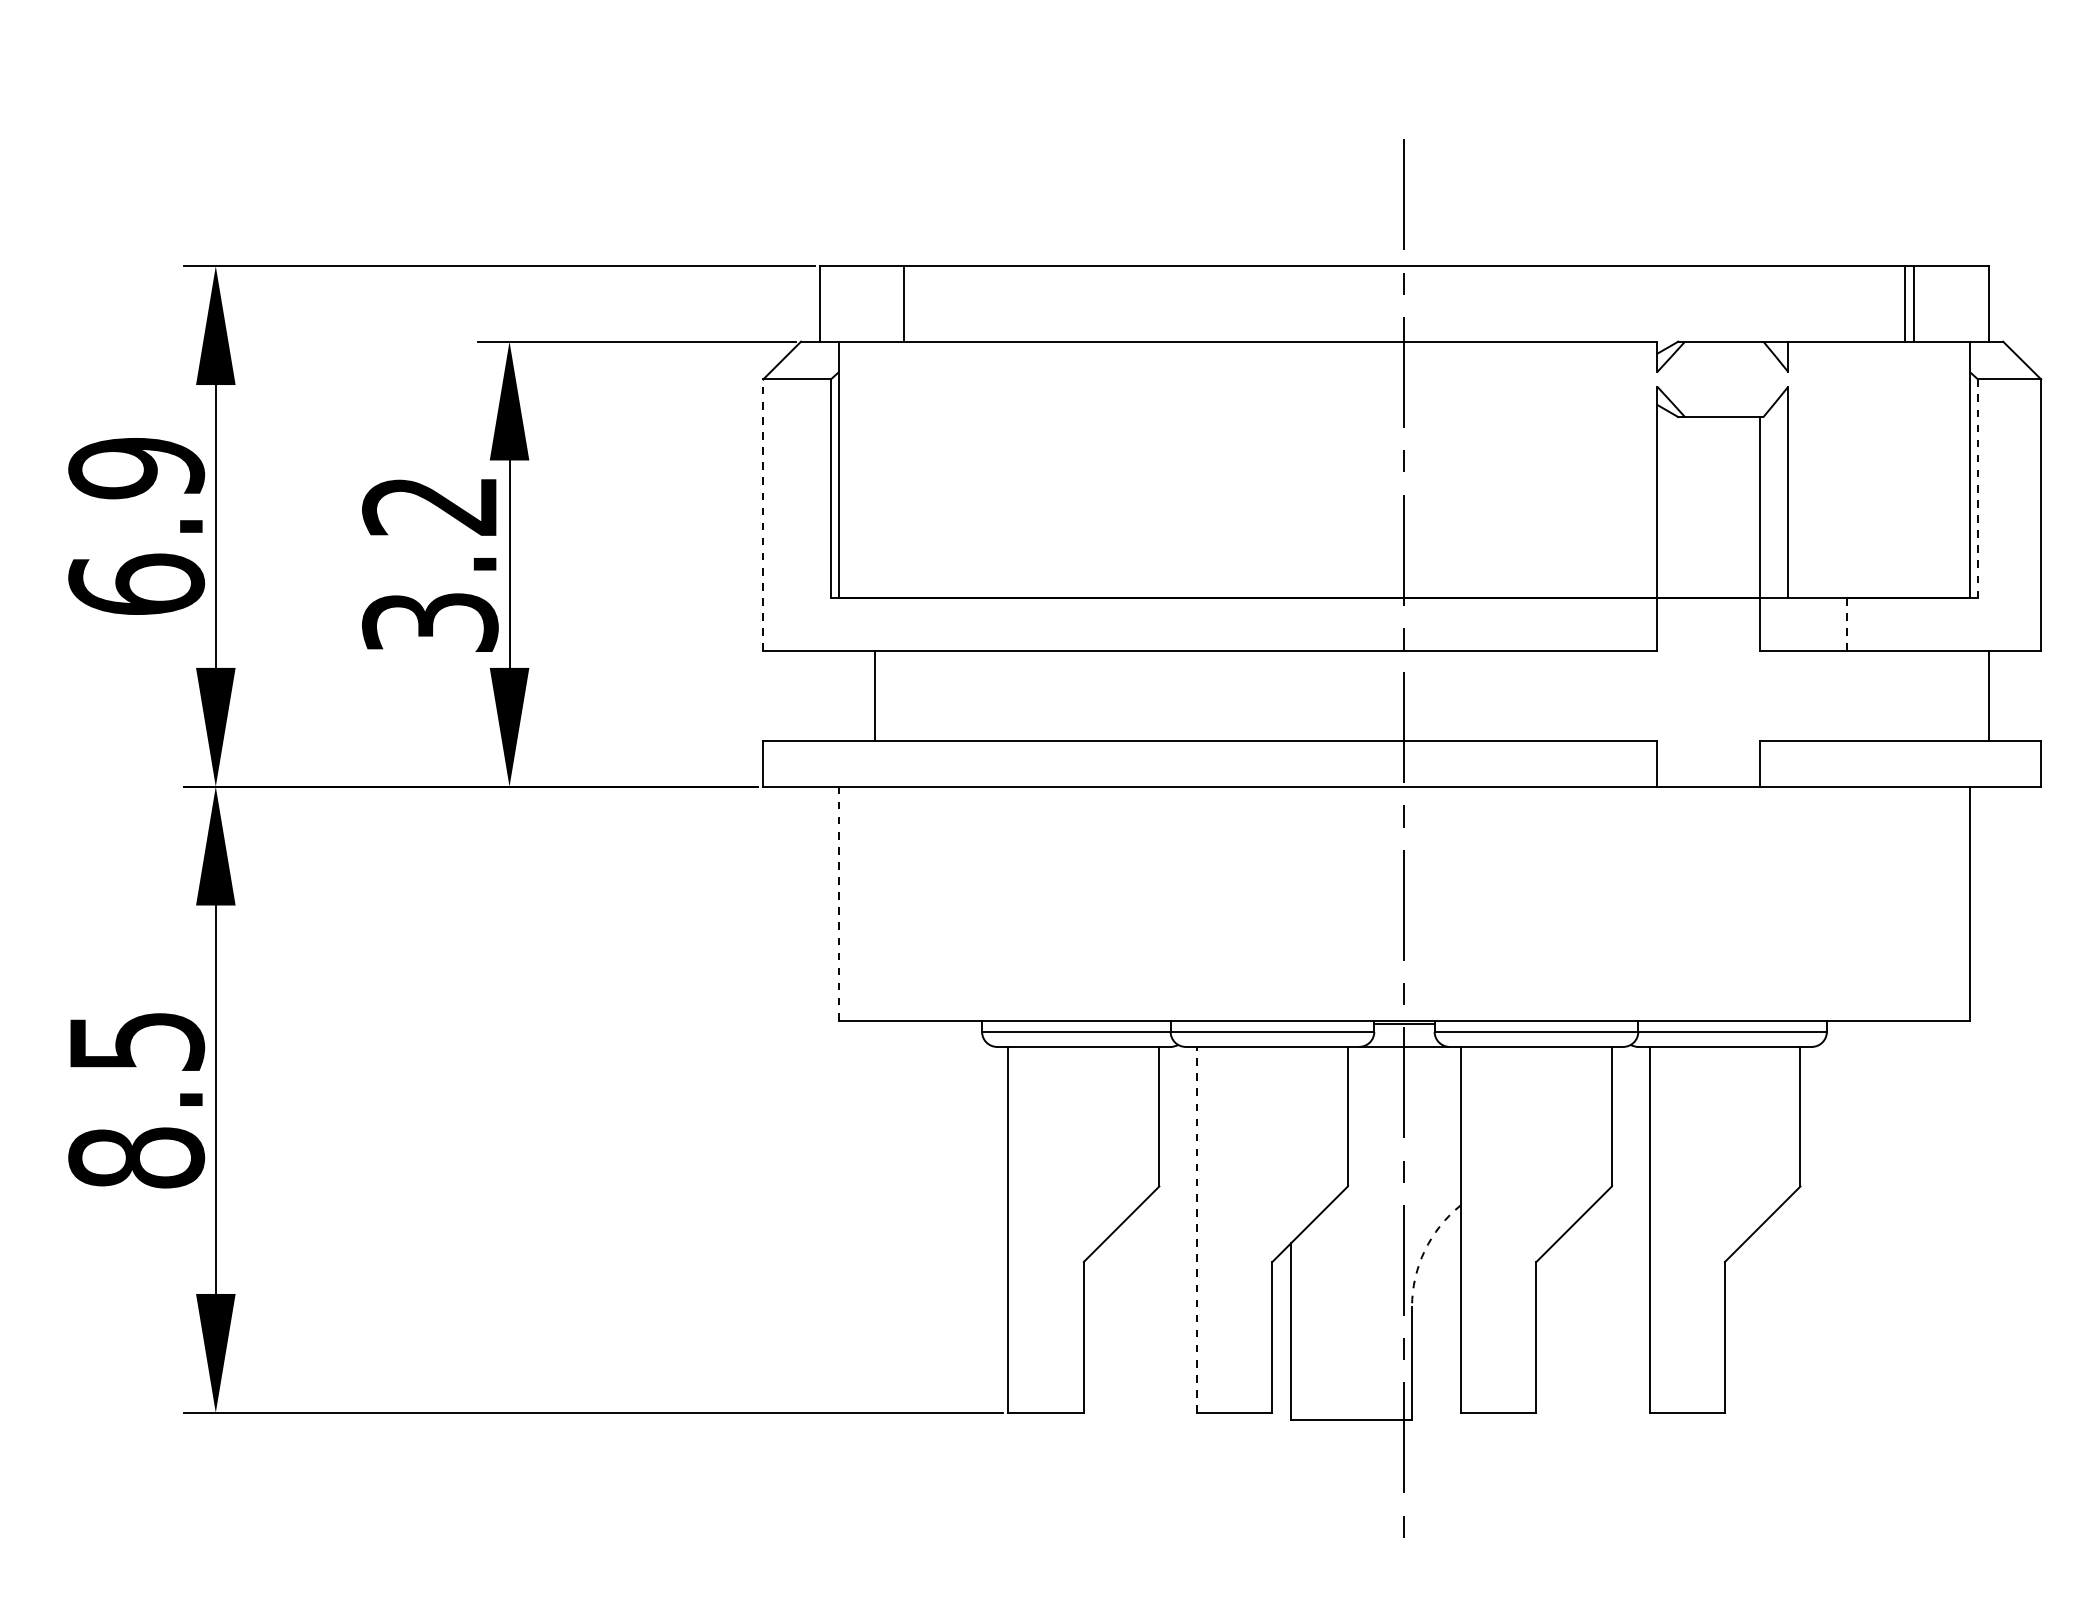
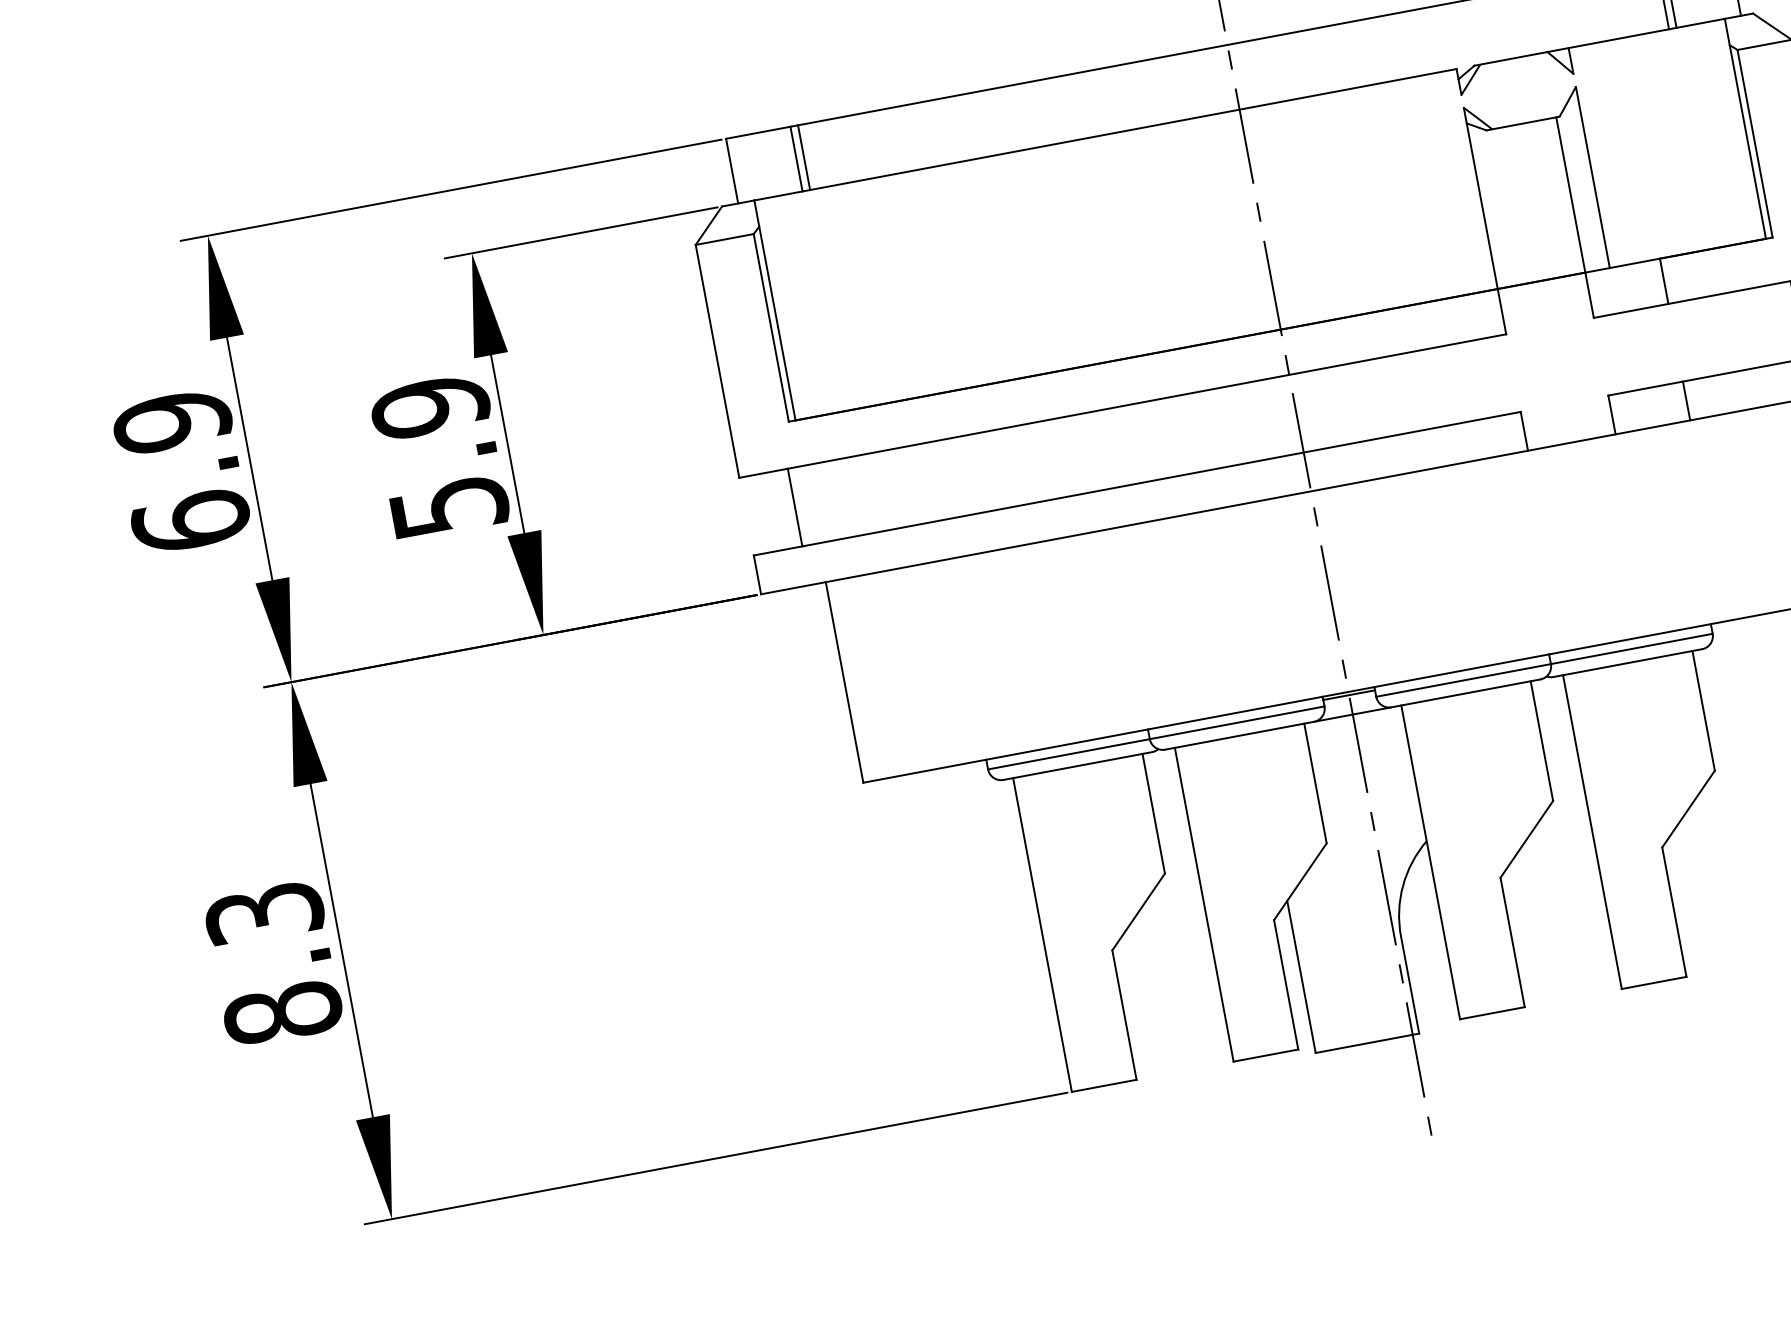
line: (894, 303) -> (796, 158), added
line: (1977, 488) -> (1754, 143), dashed -> solid
line: (763, 515) -> (717, 361), dashed -> solid
text: (430, 563) -> (439, 456), 3.2 -> 5.9
line: (1846, 624) -> (1664, 281), dashed -> solid
line: (874, 695) -> (794, 507), moved
line: (1846, 763) -> (1686, 400), added
line: (838, 903) -> (844, 682), dashed -> solid
text: (136, 1041) -> (264, 913), 8.5 -> 8.3
line: (1197, 1229) -> (1204, 904), dashed -> solid
arc: (1424, 1250) -> (1402, 885), dashed -> solid

